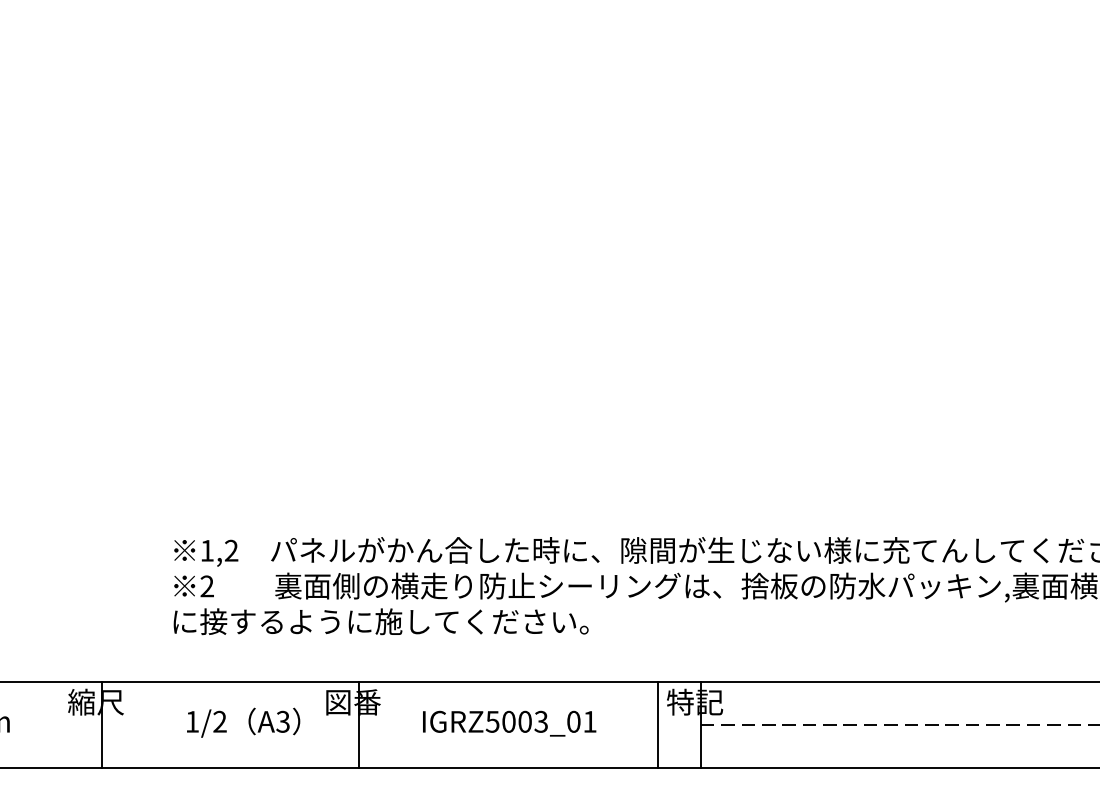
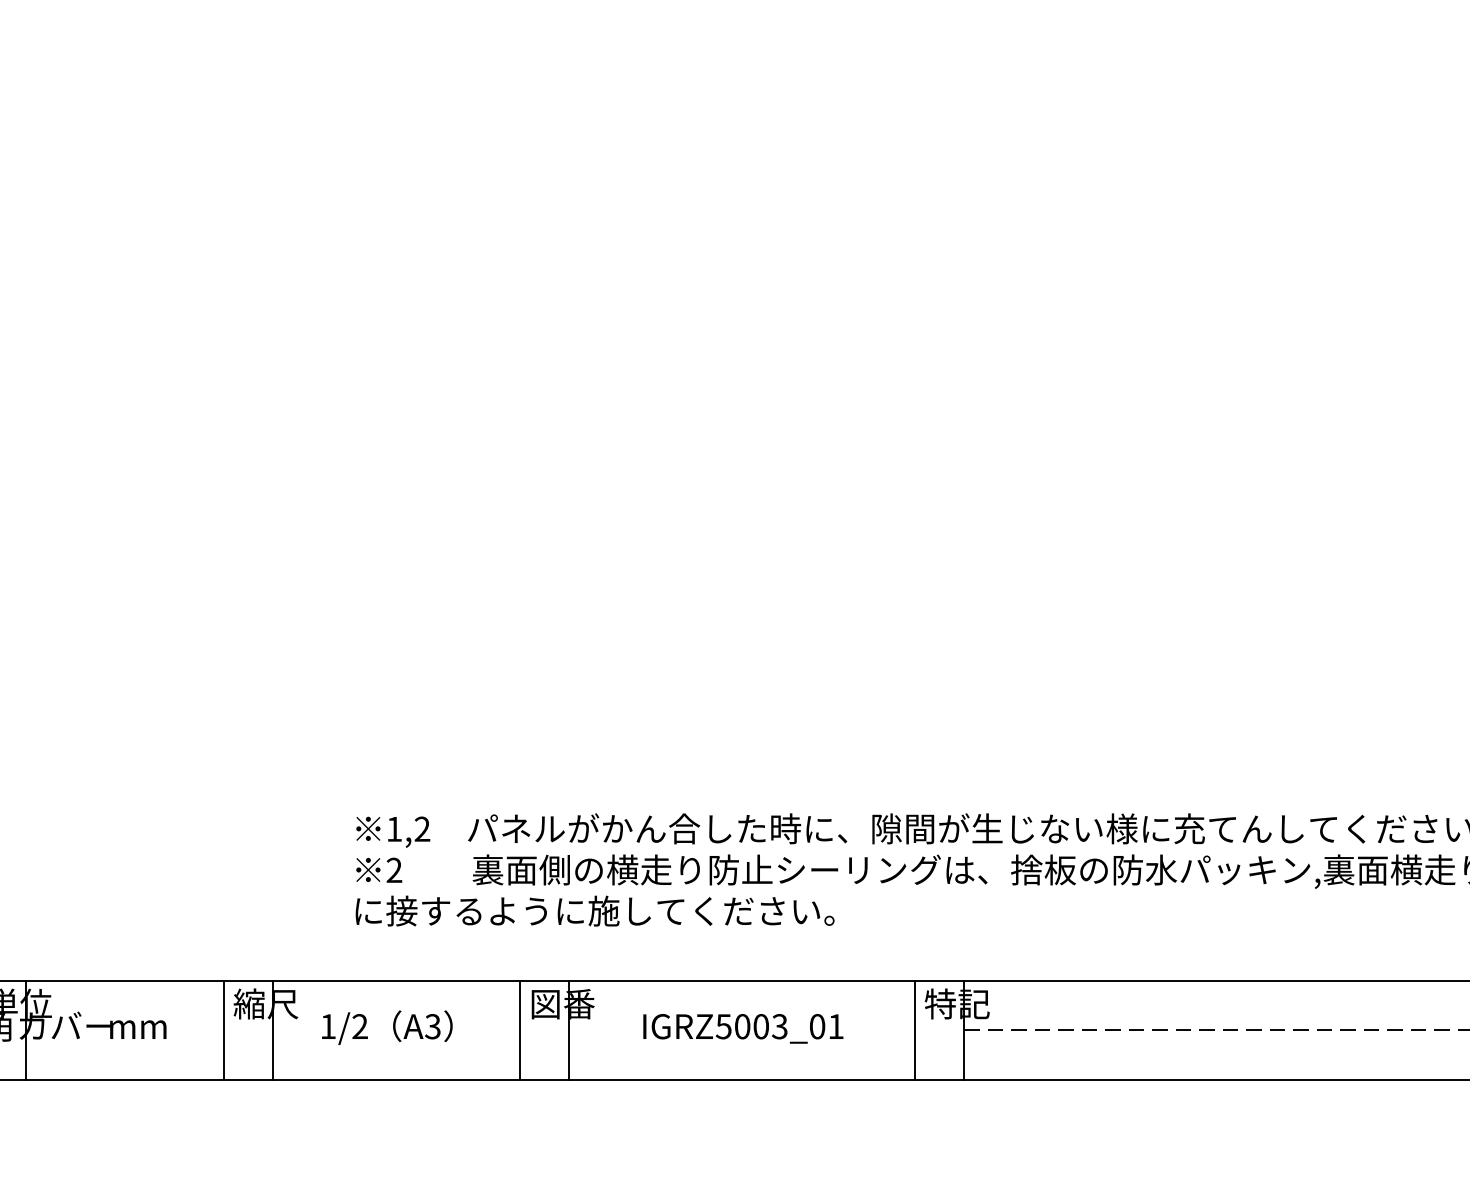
text: (243, 722) -> (387, 1027), moved
line: (59, 724) -> (223, 1029), added
line: (315, 724) -> (519, 1029), added

